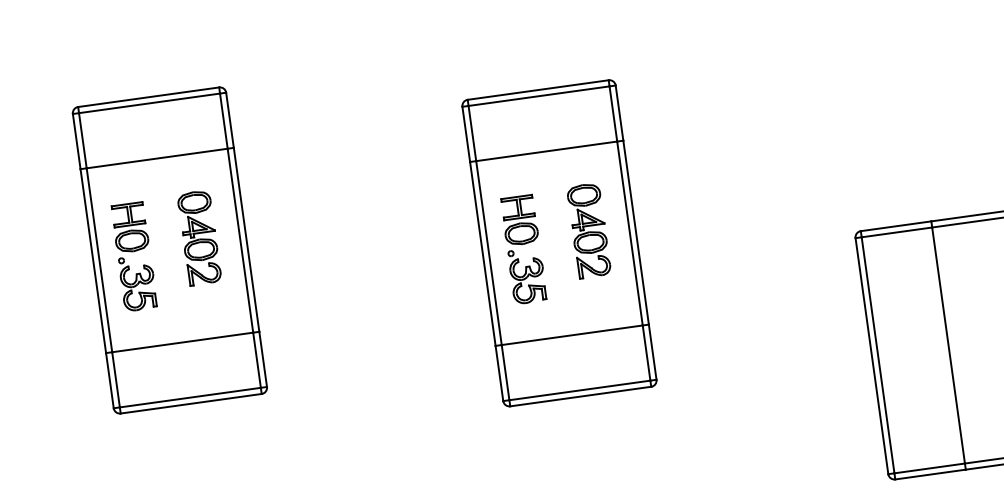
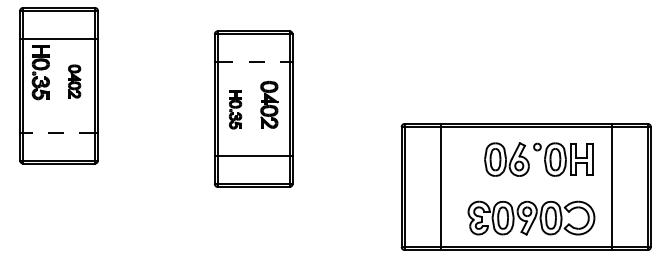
line: (546, 151) -> (253, 62), solid -> dashed
part: (199, 237) -> (74, 81), size x0.7
part: (523, 248) -> (235, 109), size x0.7
part: (133, 256) -> (40, 72), moved
line: (183, 342) -> (59, 132), solid -> dashed

